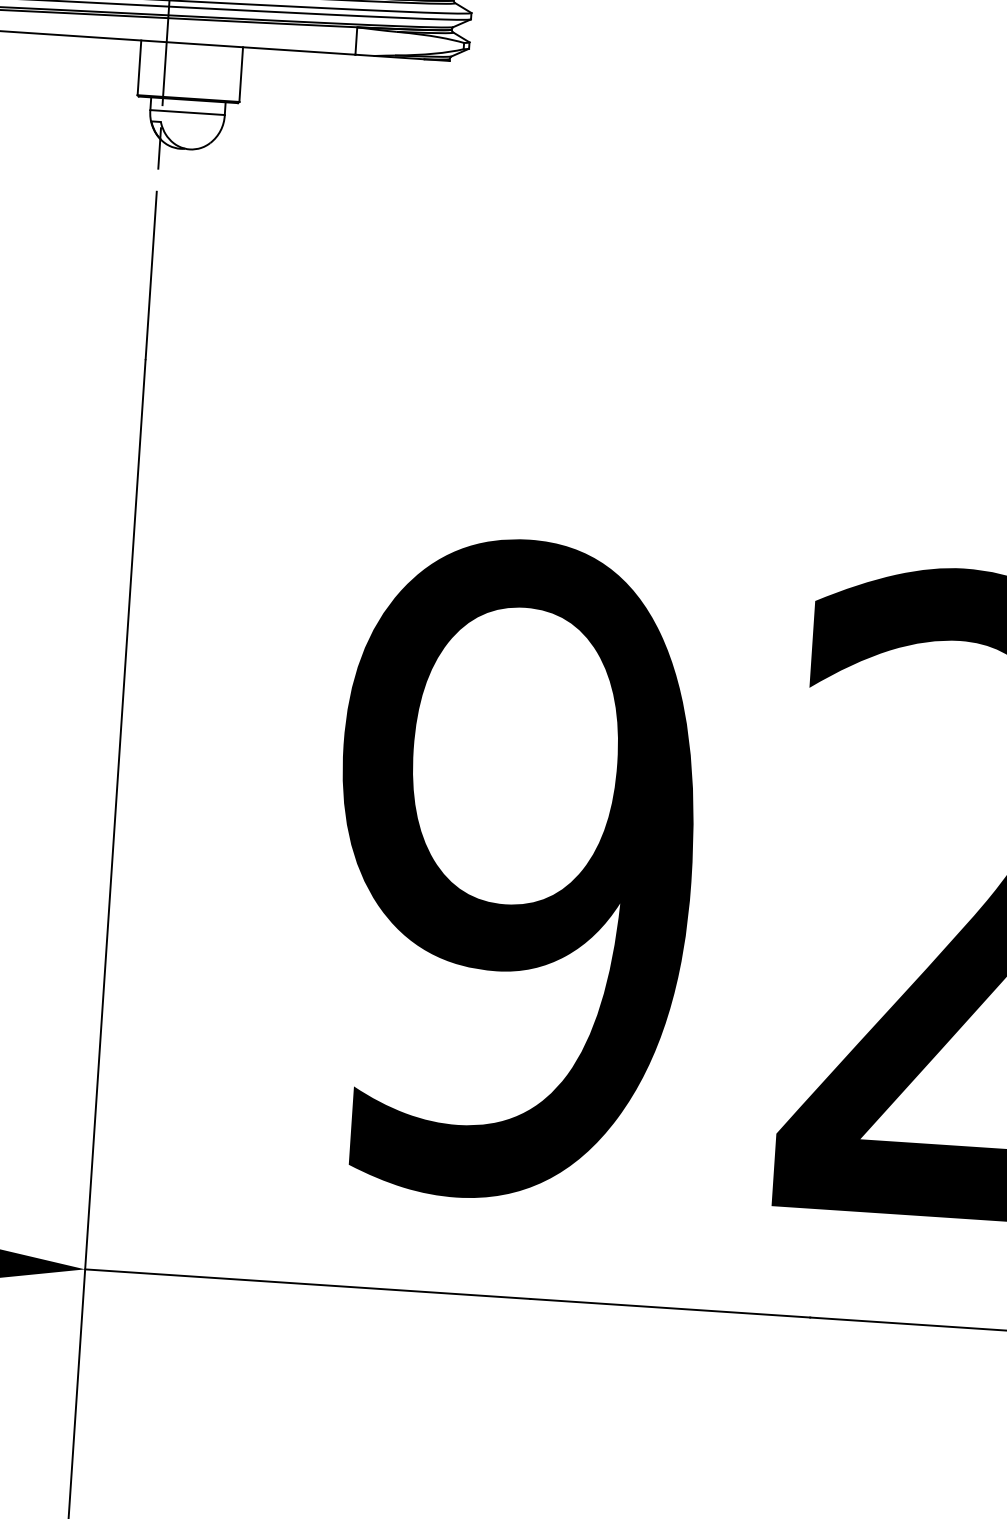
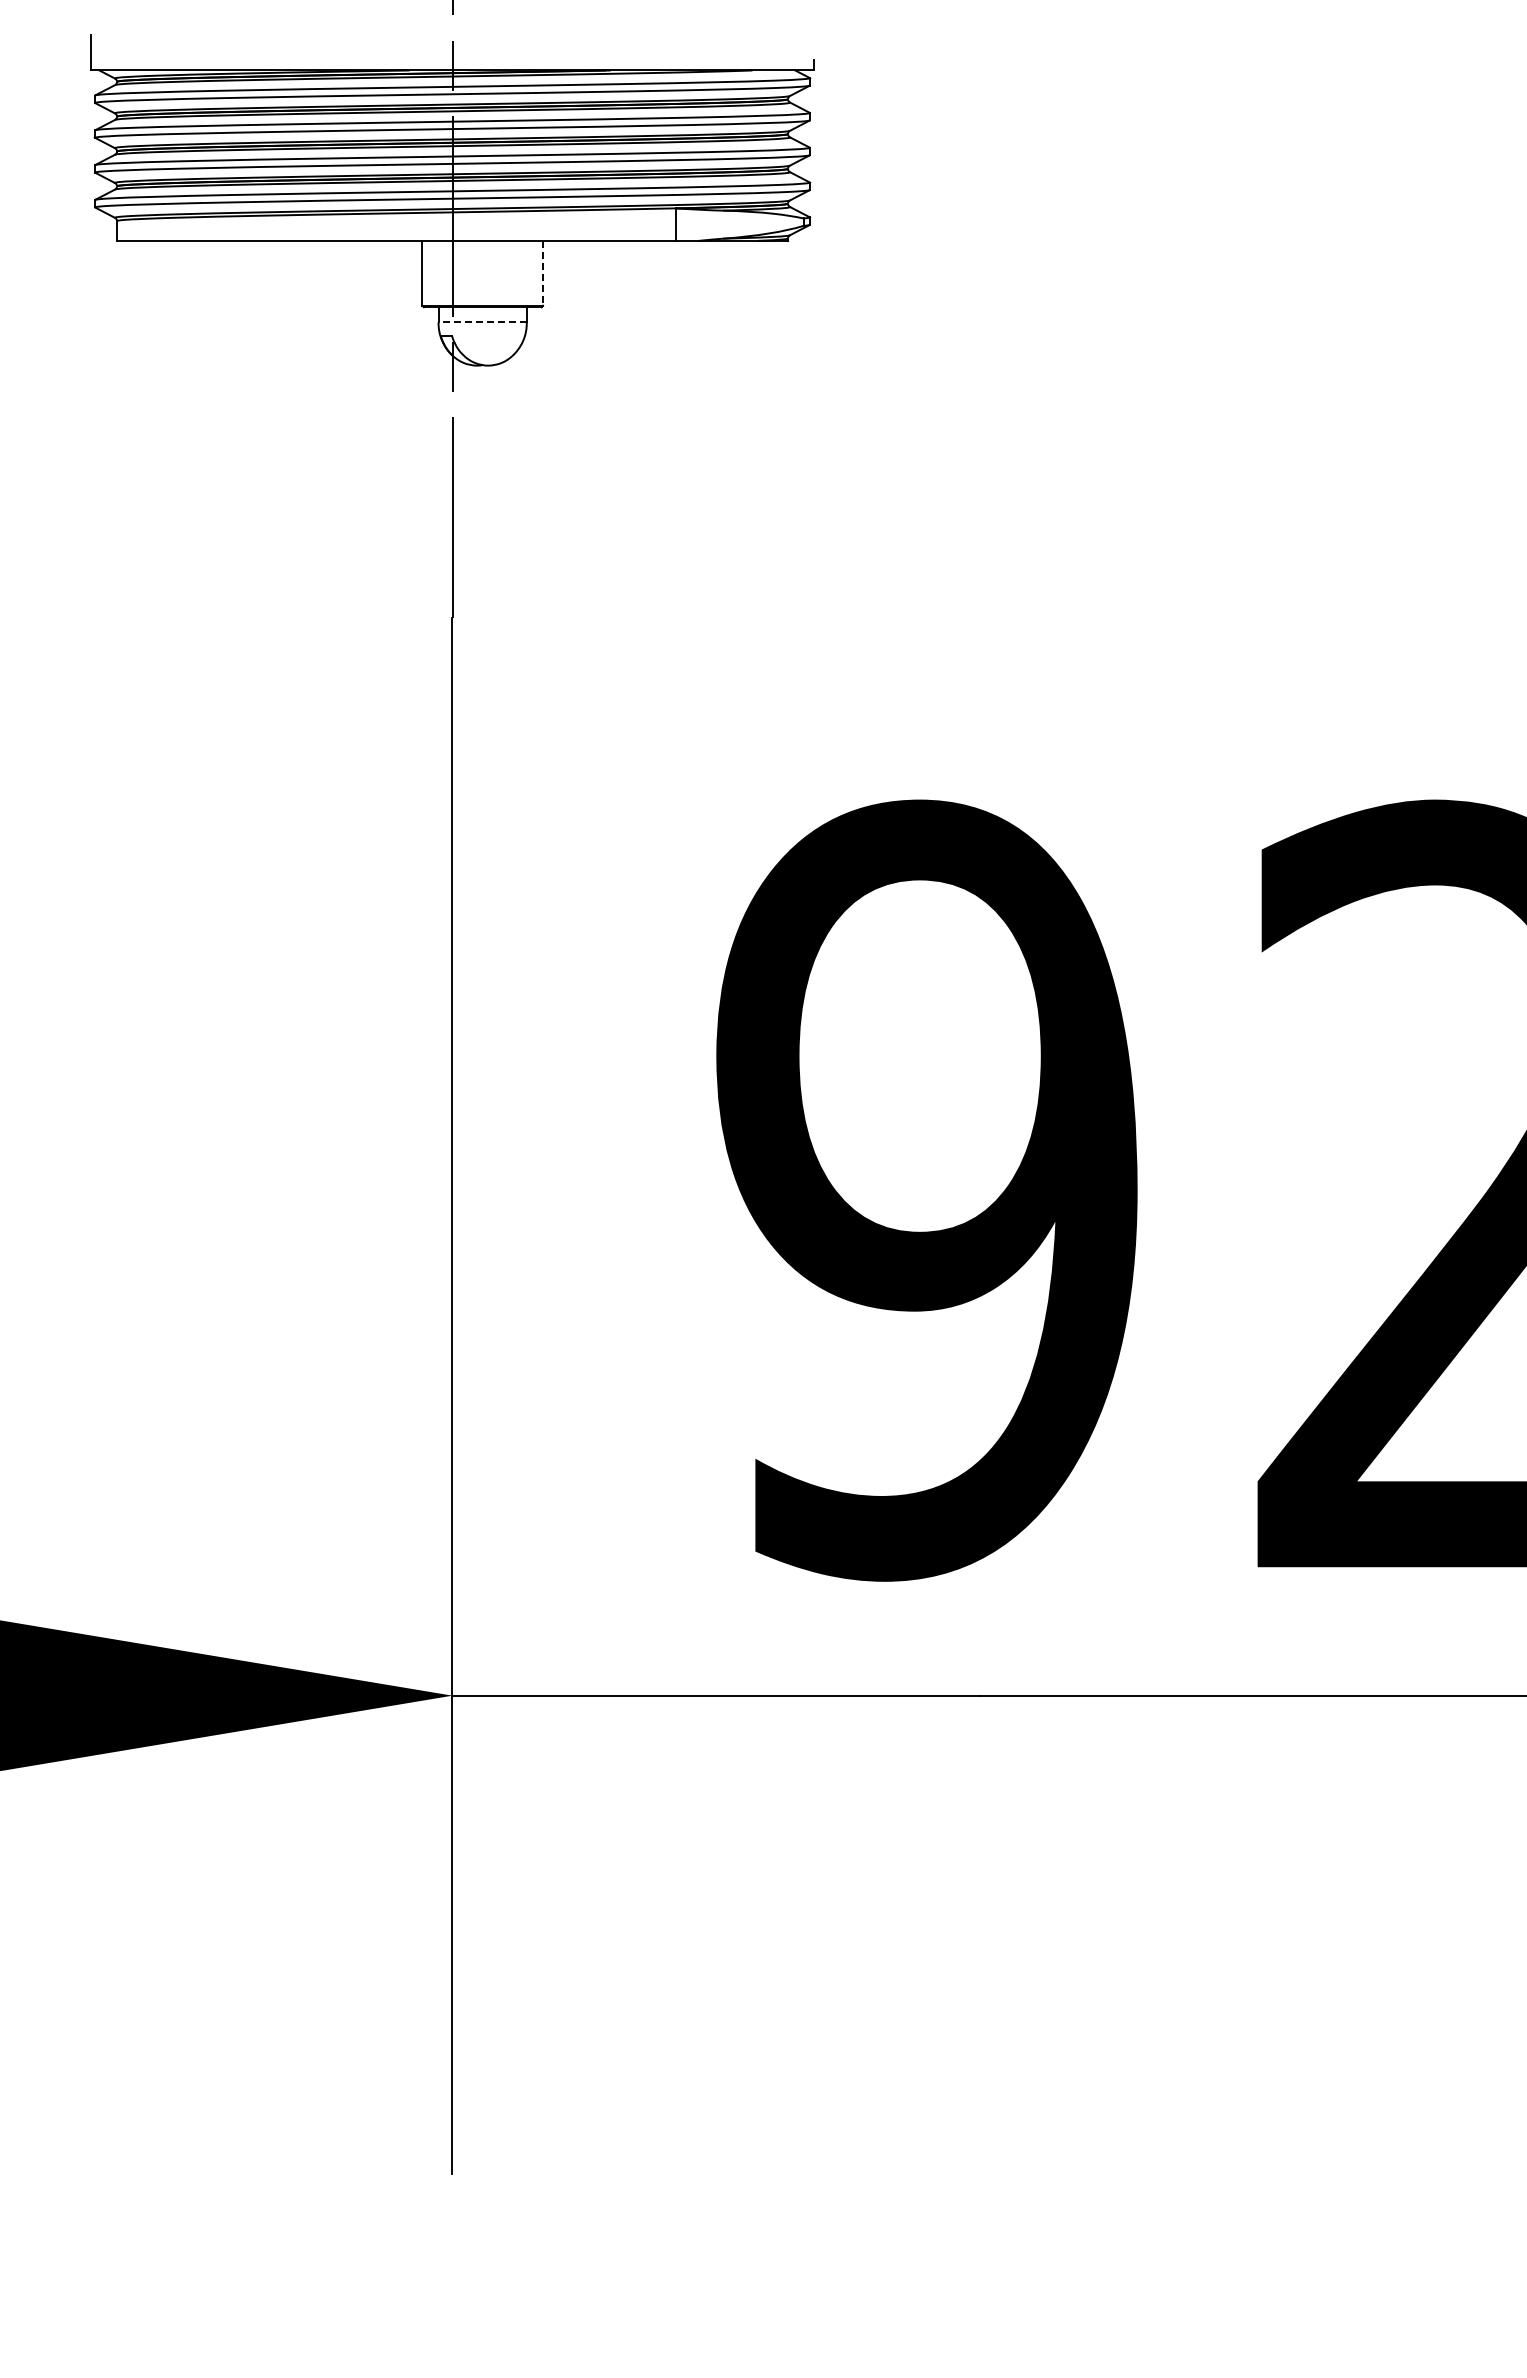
line: (241, 74) -> (543, 273), solid -> dashed
line: (187, 112) -> (482, 322), solid -> dashed

